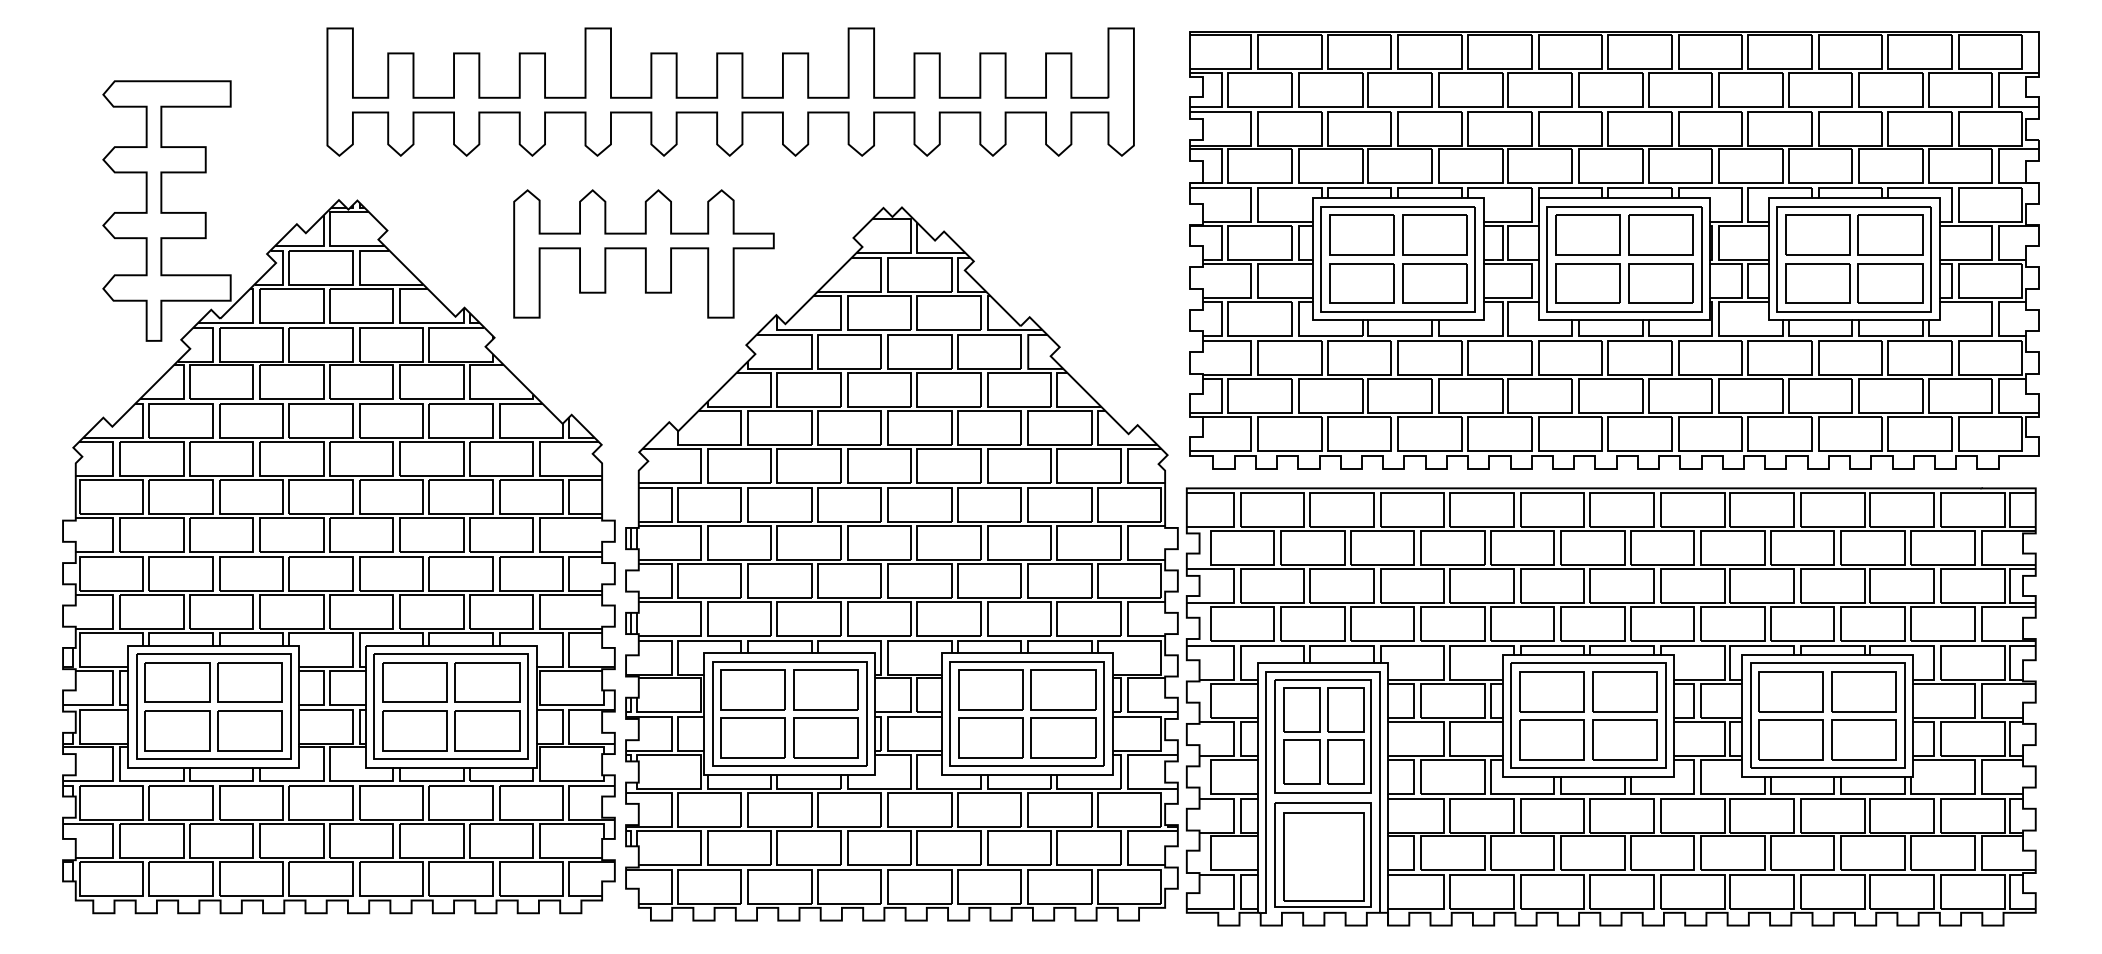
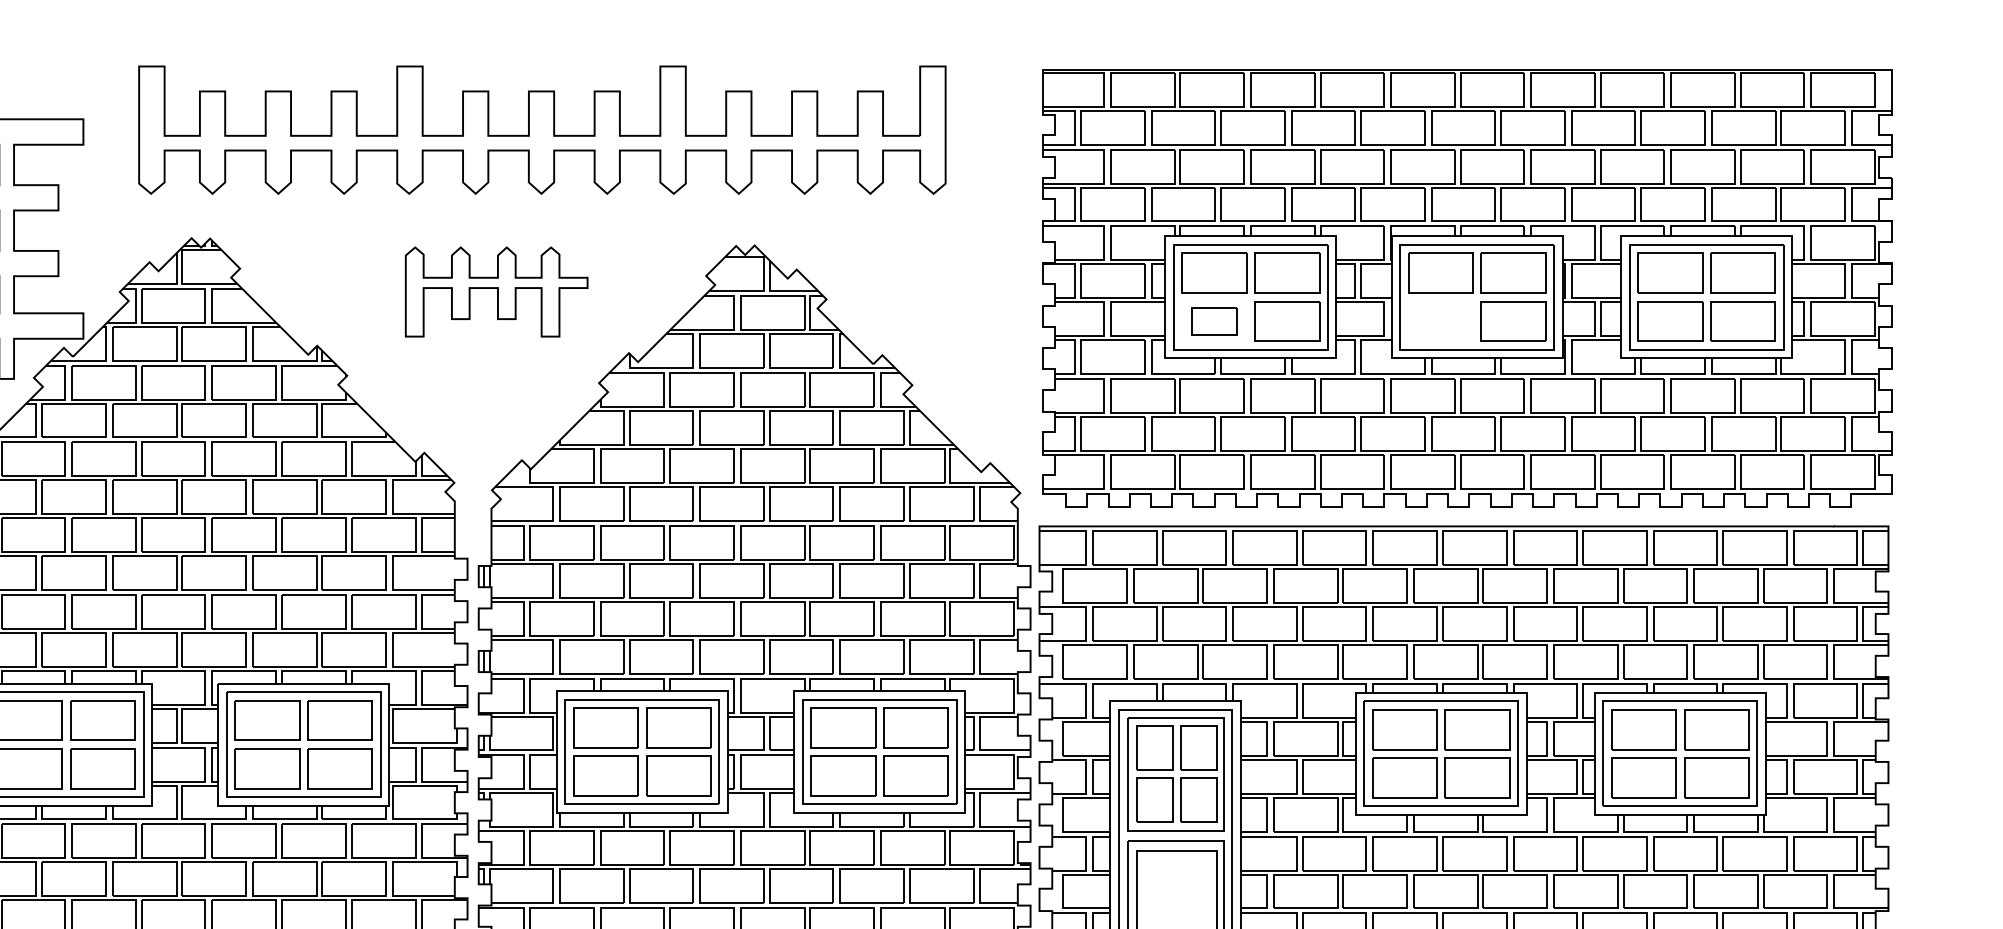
part: (730, 91) -> (542, 129), moved
part: (643, 253) -> (496, 291), size x0.7
part: (1361, 283) -> (1214, 321), size x0.7
part: (1587, 283) -> (1440, 321), removed

